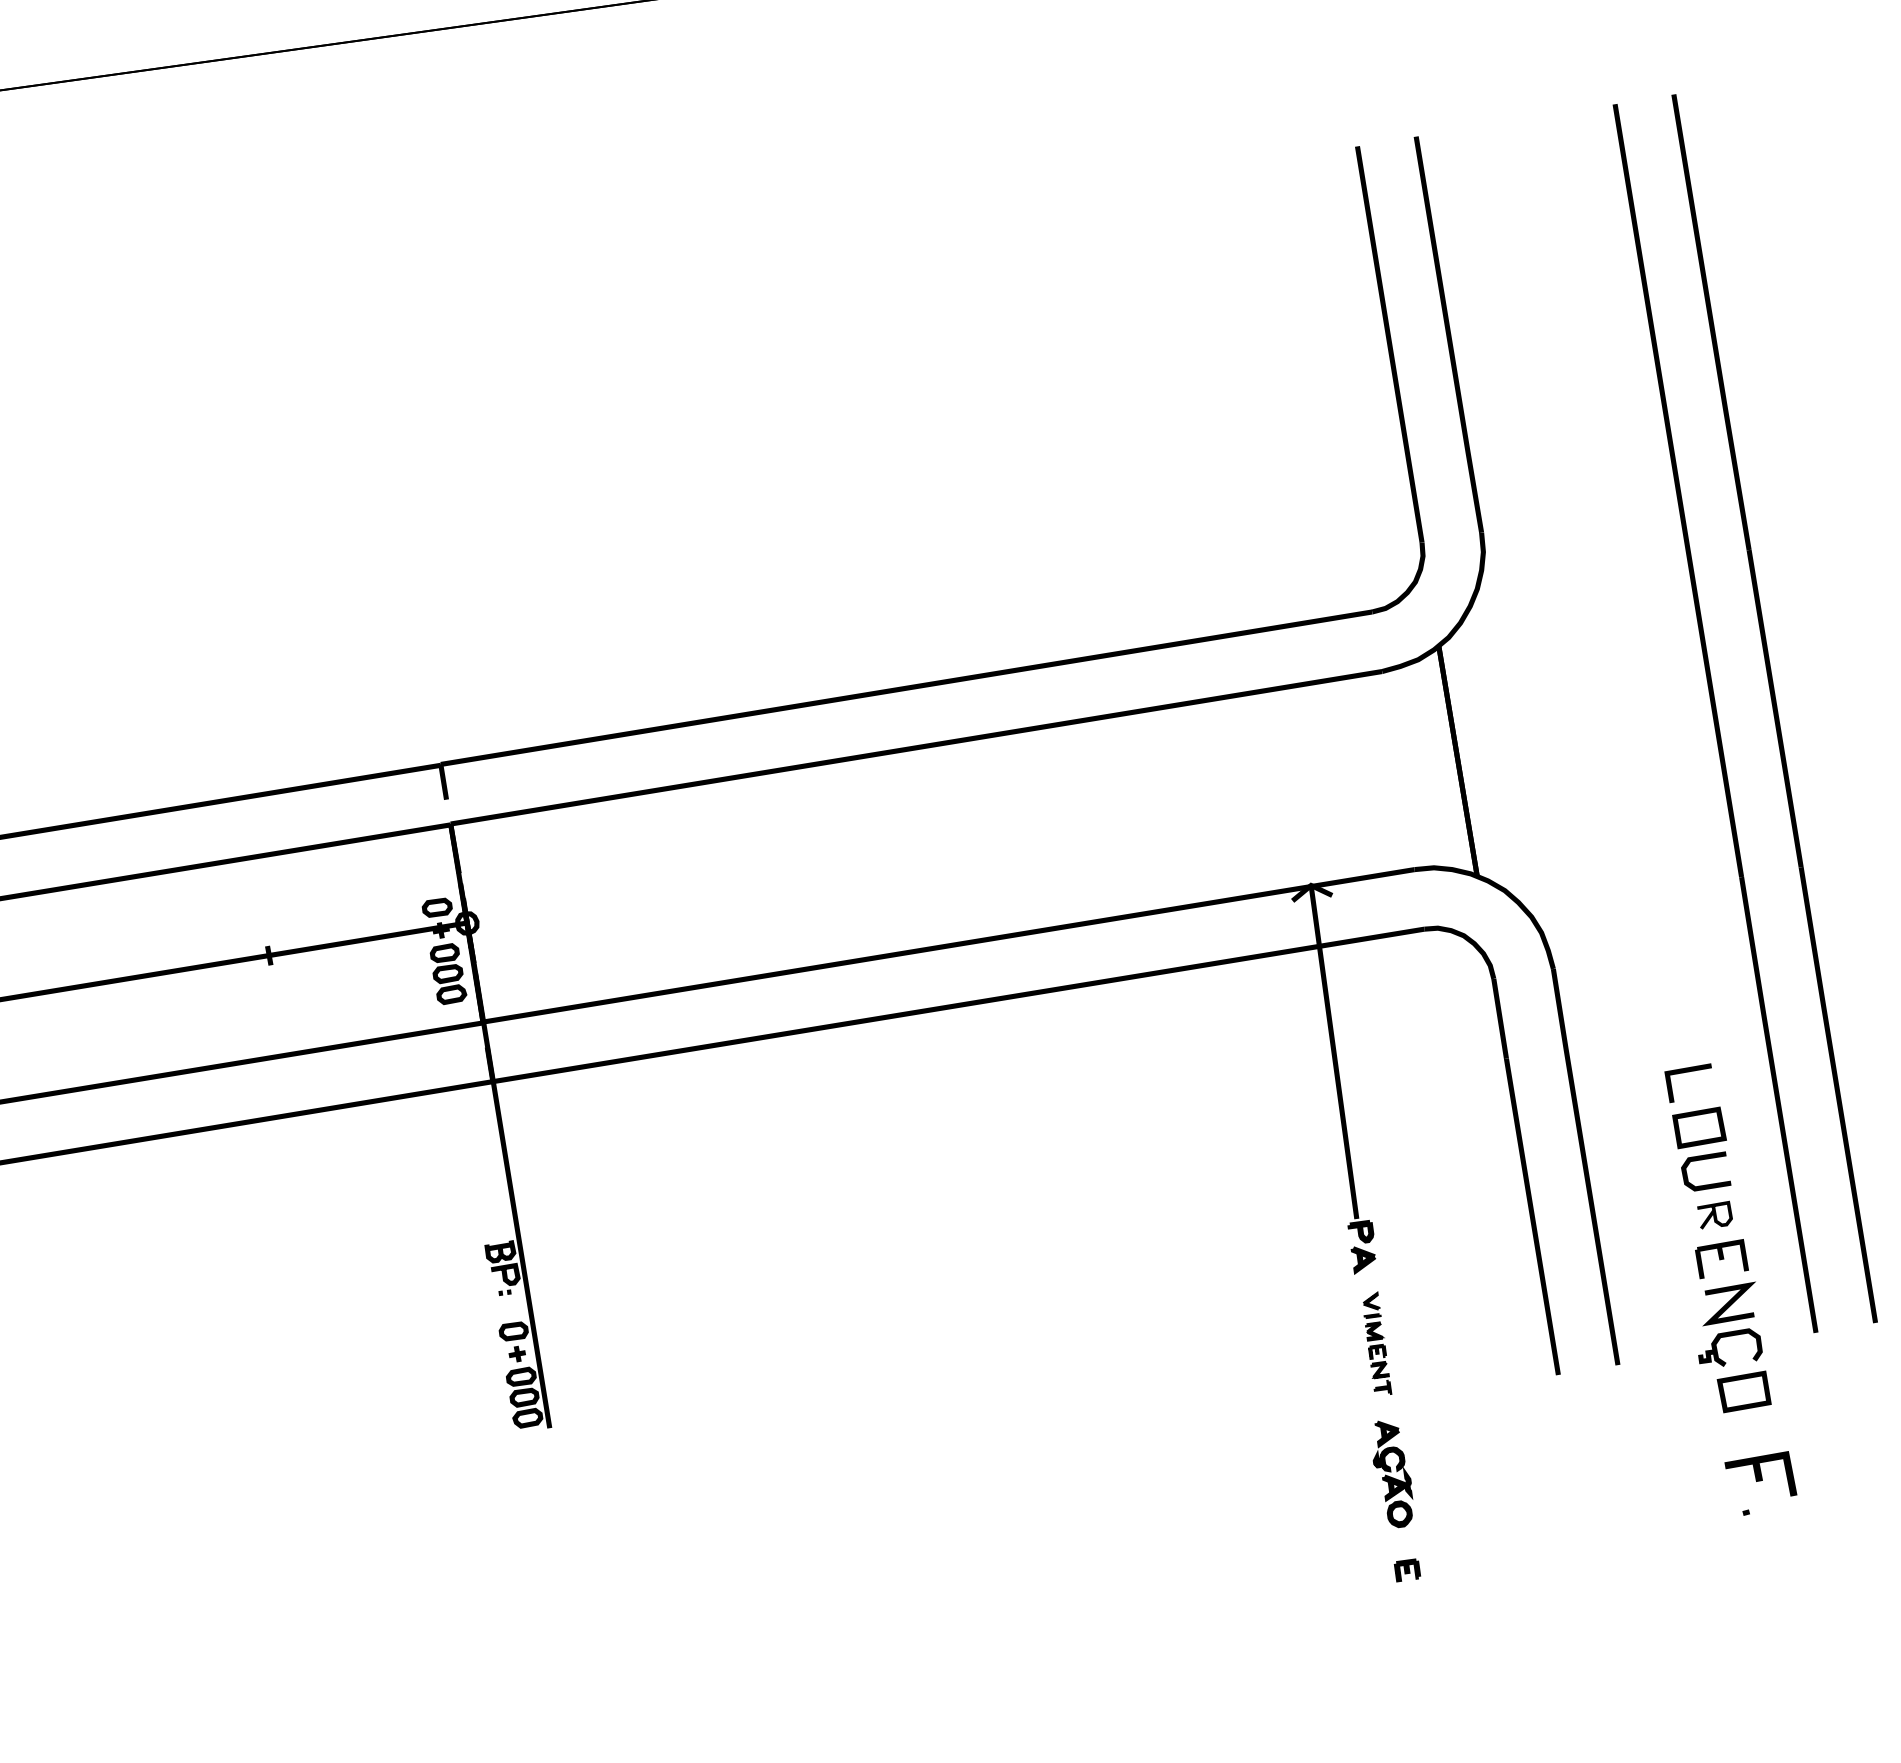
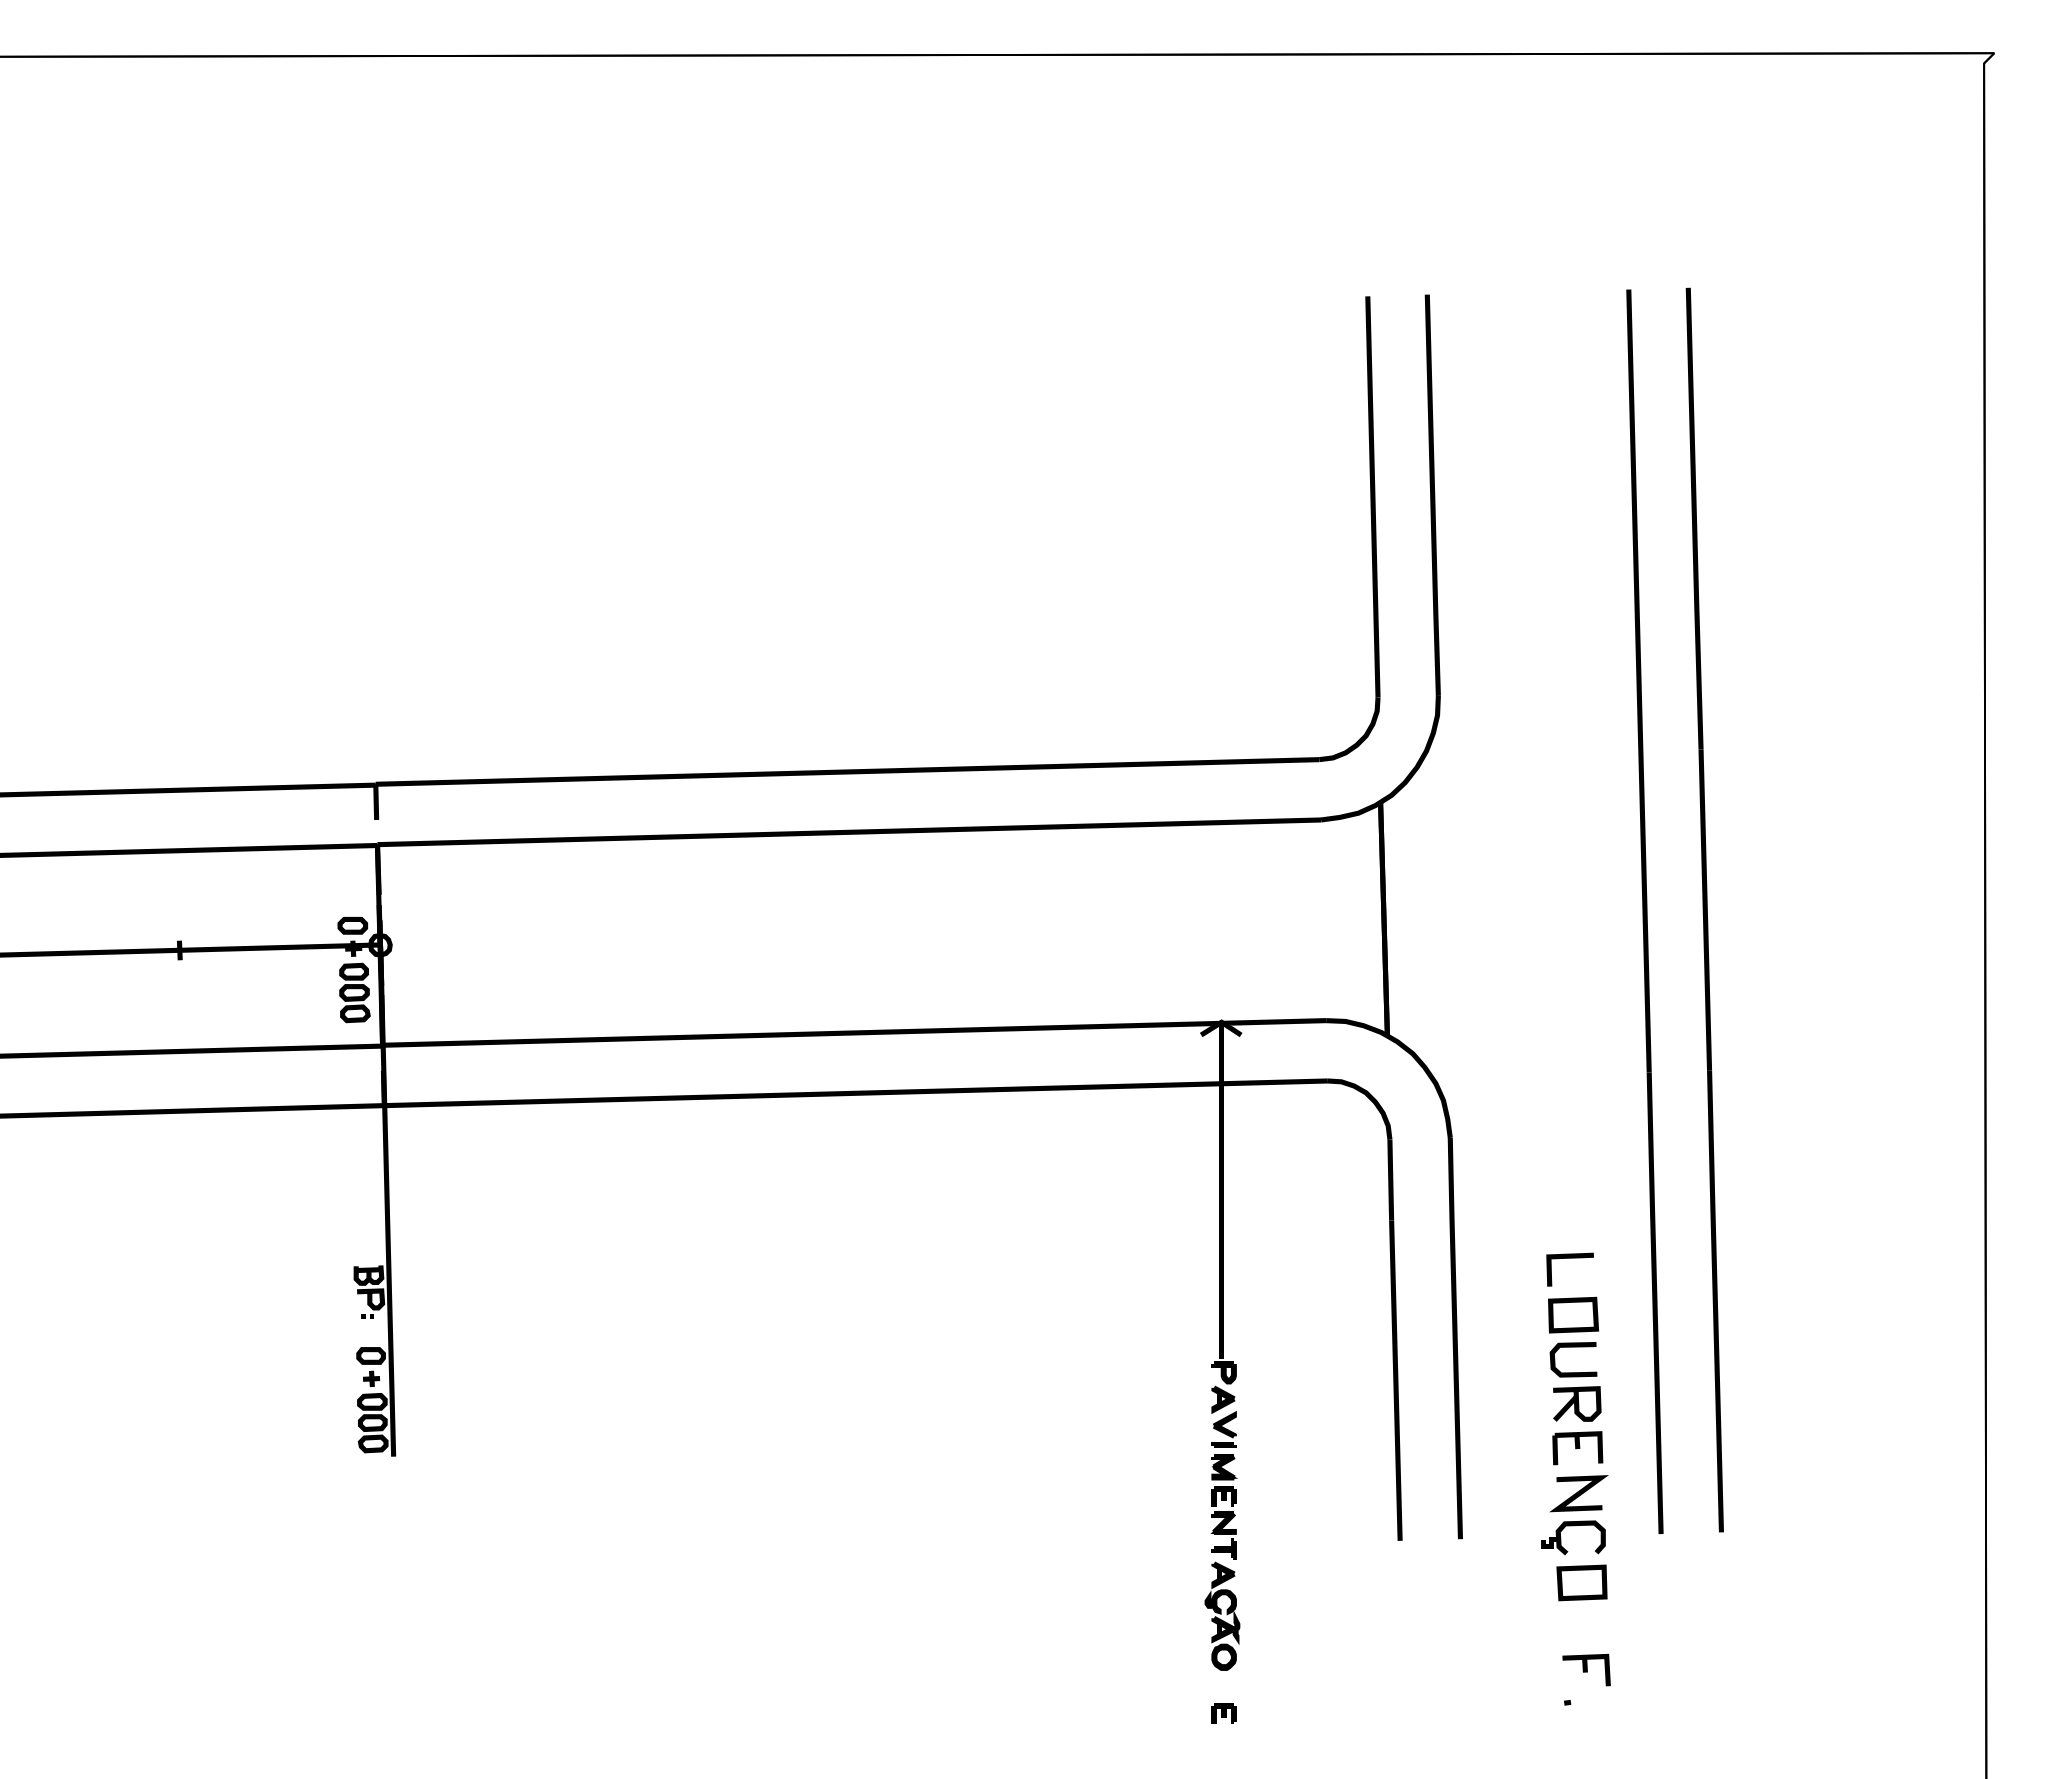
part: (1715, 1214) -> (1577, 1403), size x1.43
part: (1375, 1344) -> (1223, 1485), size x1.43
part: (1760, 1477) -> (1586, 1669), size x0.71

